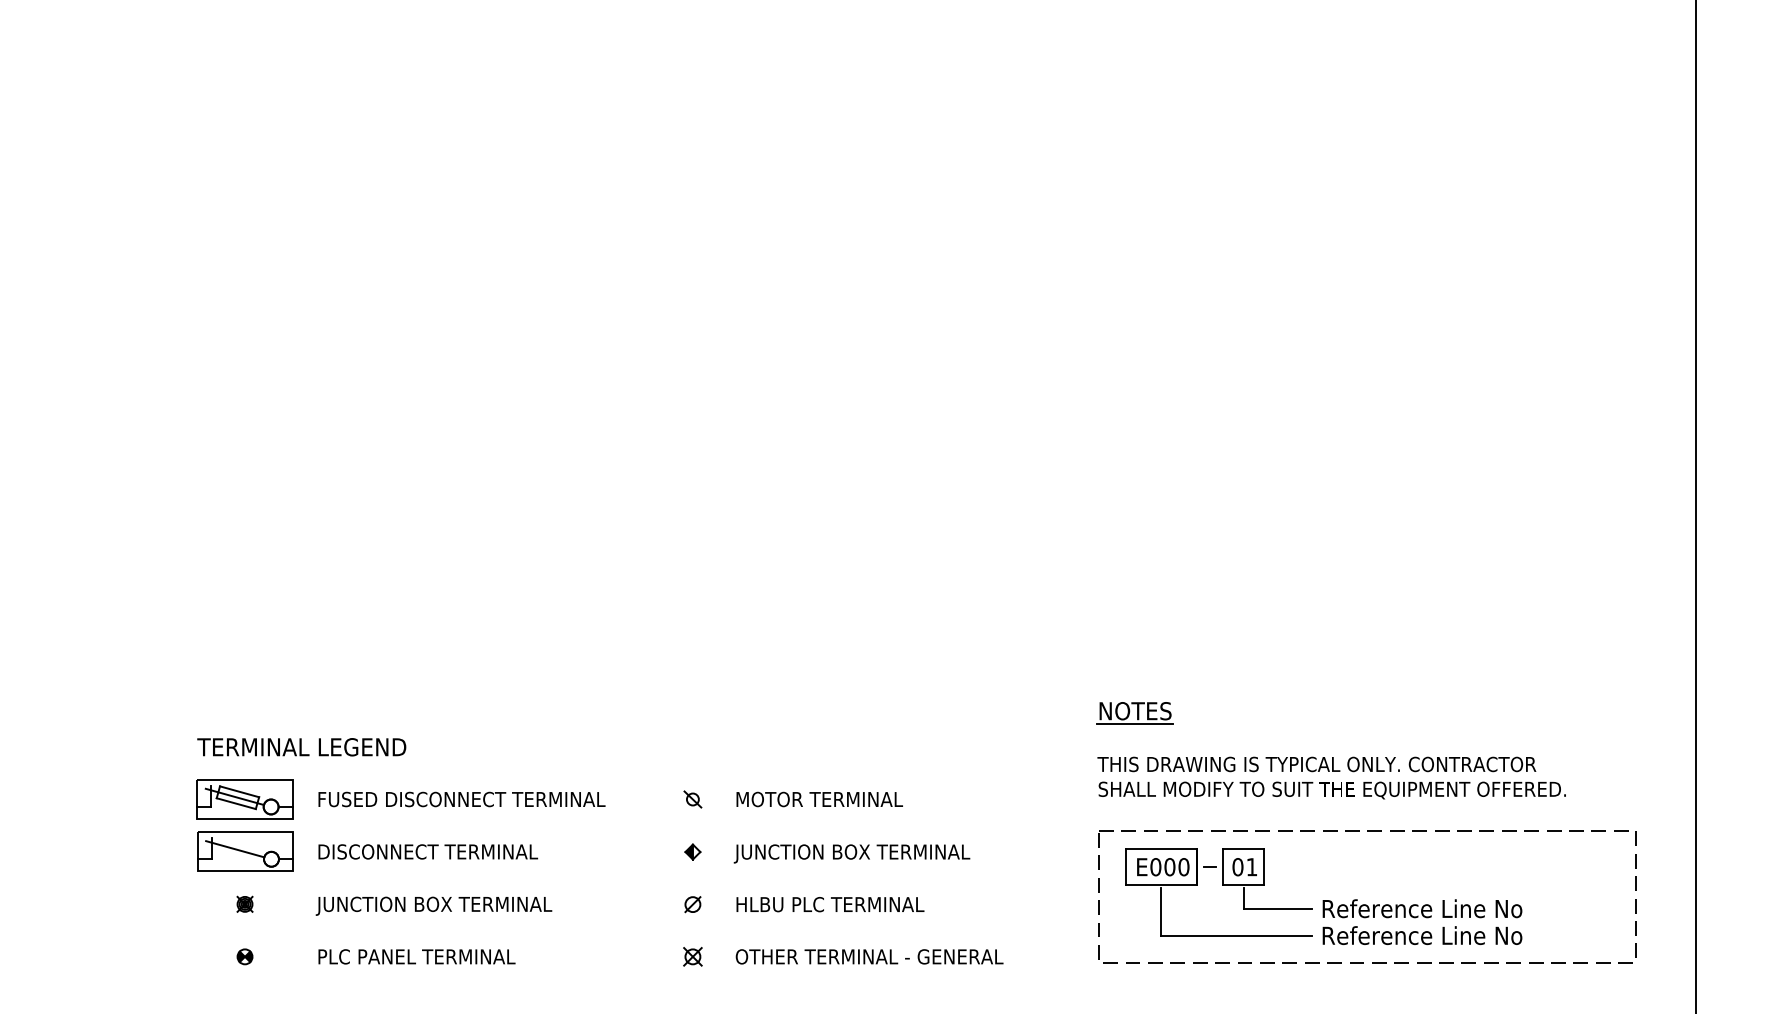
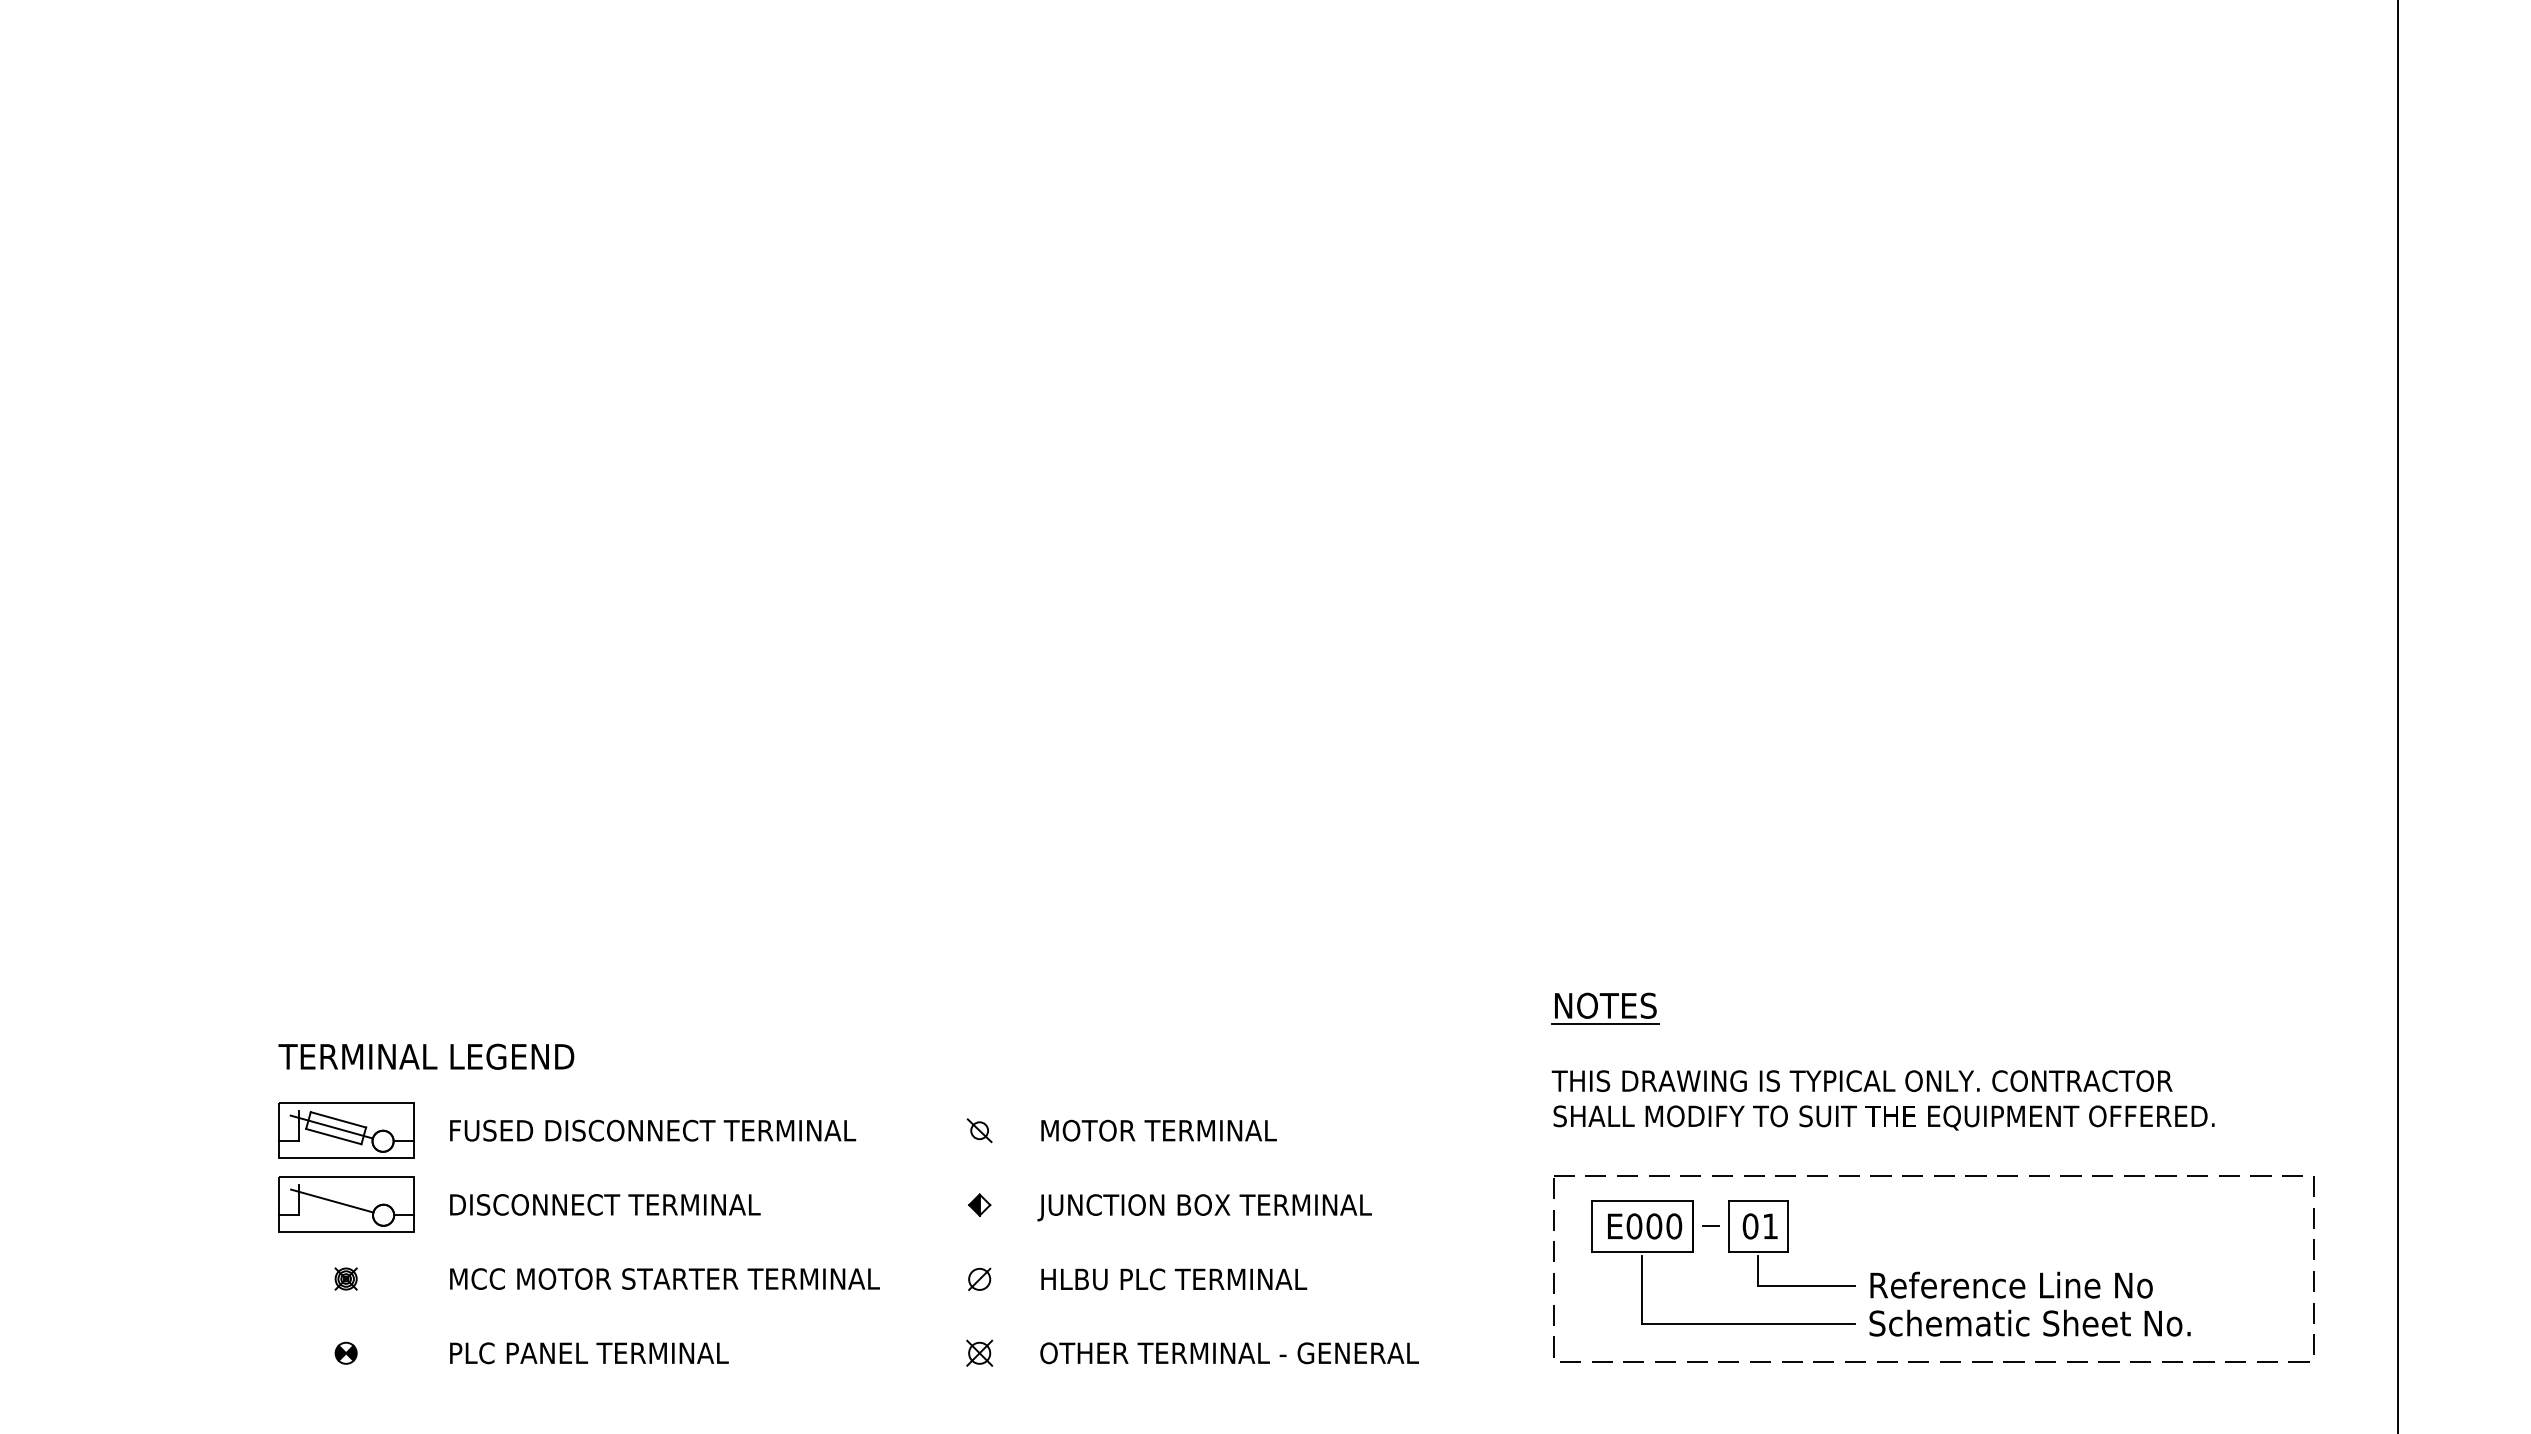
text: (468, 906) -> (662, 1281), JUNCTION BOX TERMINAL -> MCC MOTOR STARTER TERMINAL
text: (1435, 935) -> (2029, 1322), Reference Line No -> Schematic Sheet No.

